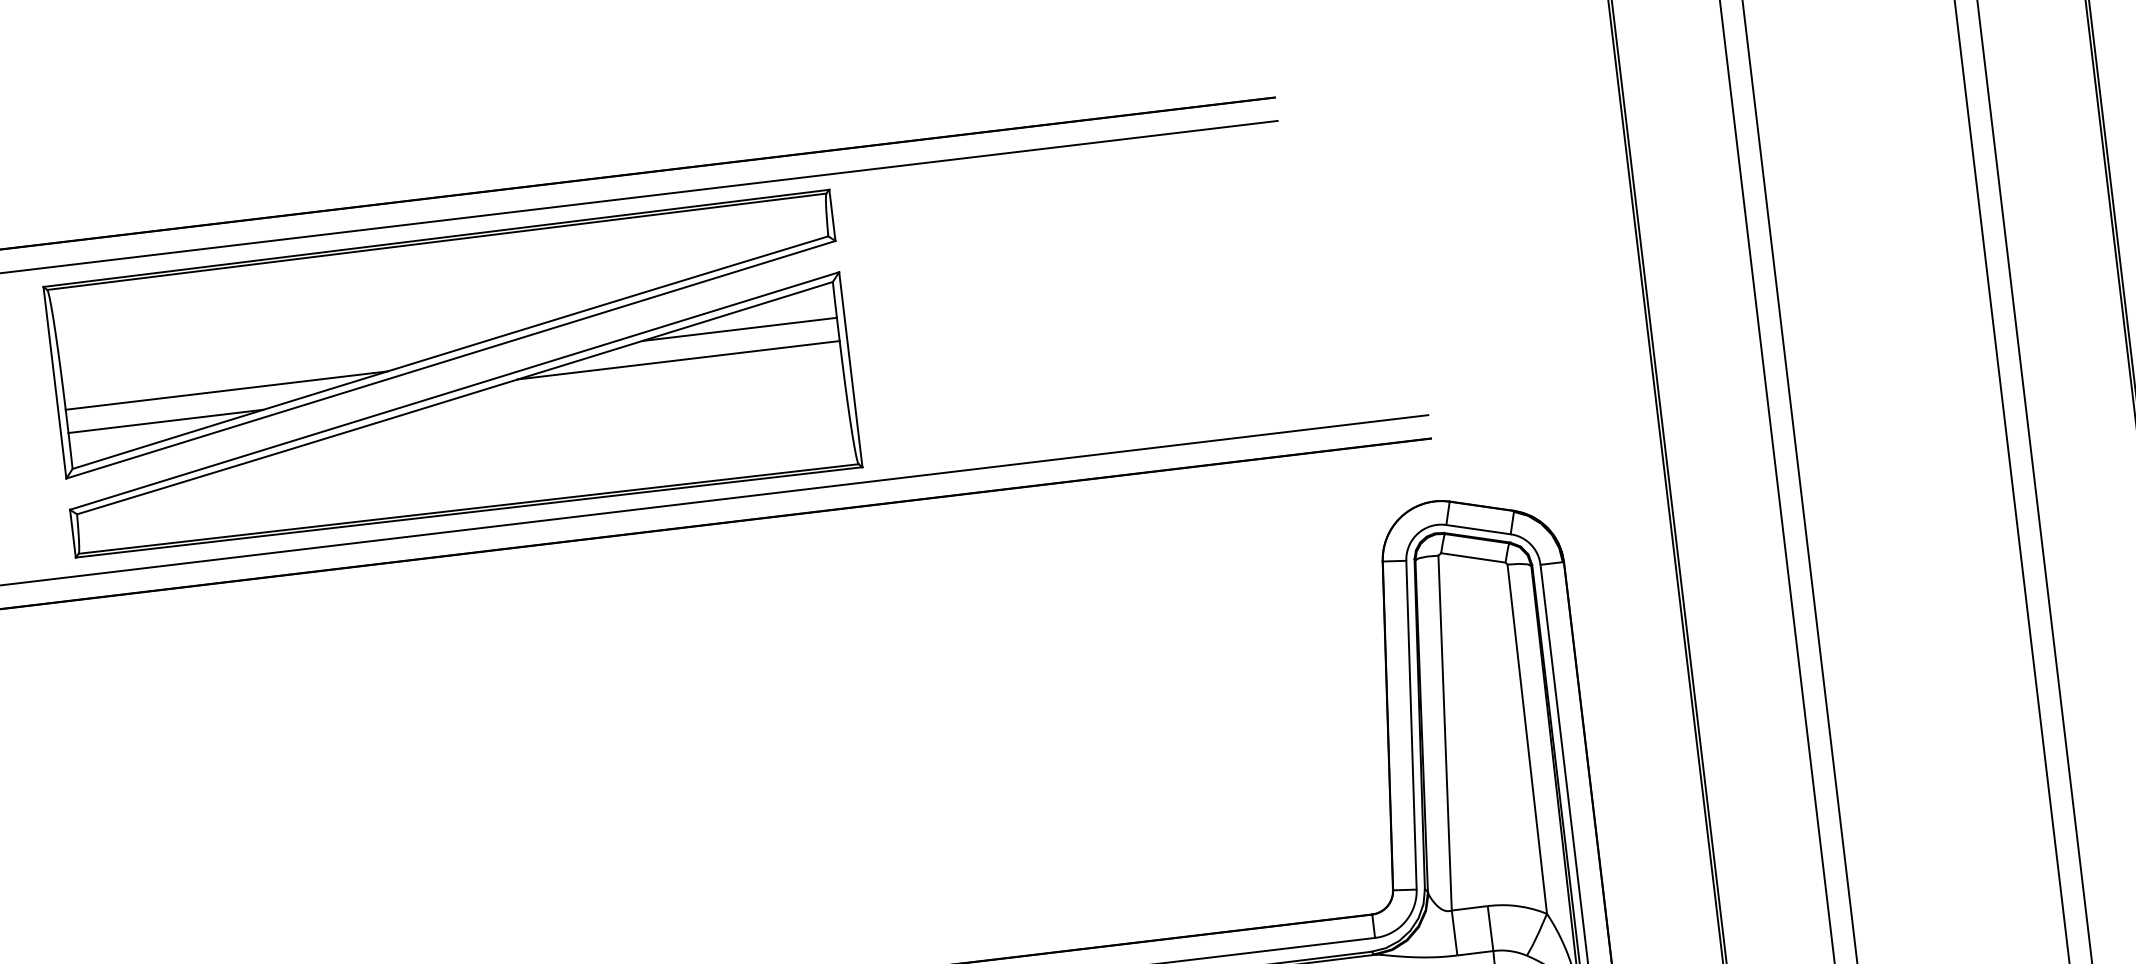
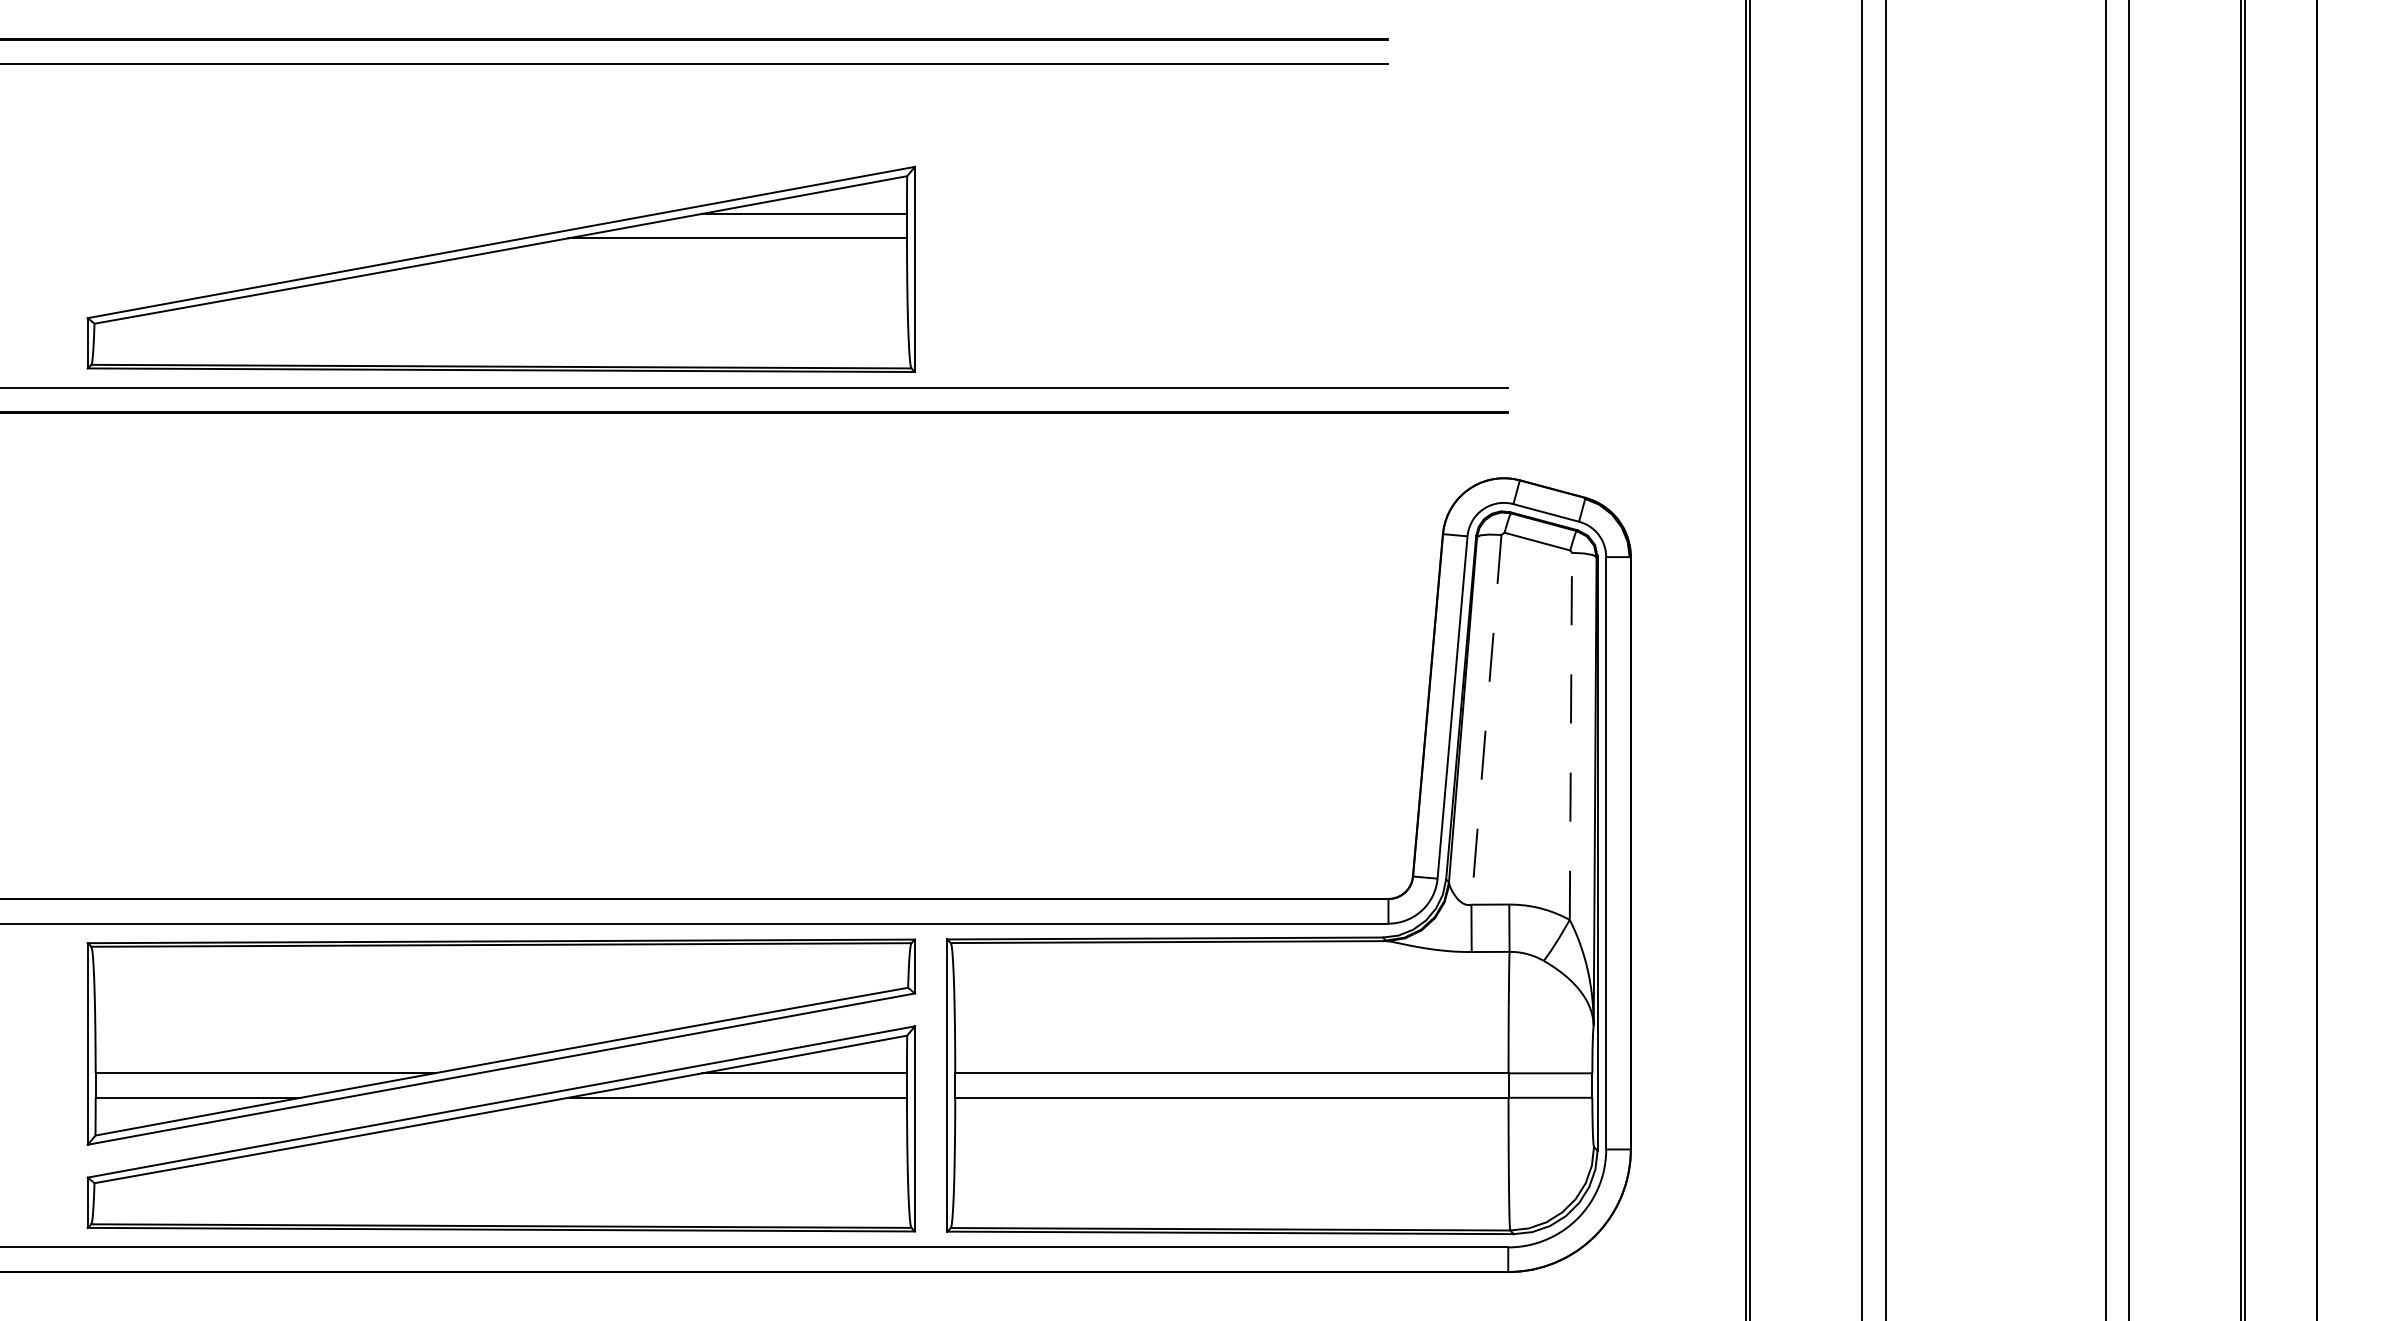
part: (446, 334) -> (500, 182), removed
line: (1445, 733) -> (1486, 720), solid -> dashed
line: (1526, 739) -> (1570, 736), solid -> dashed

